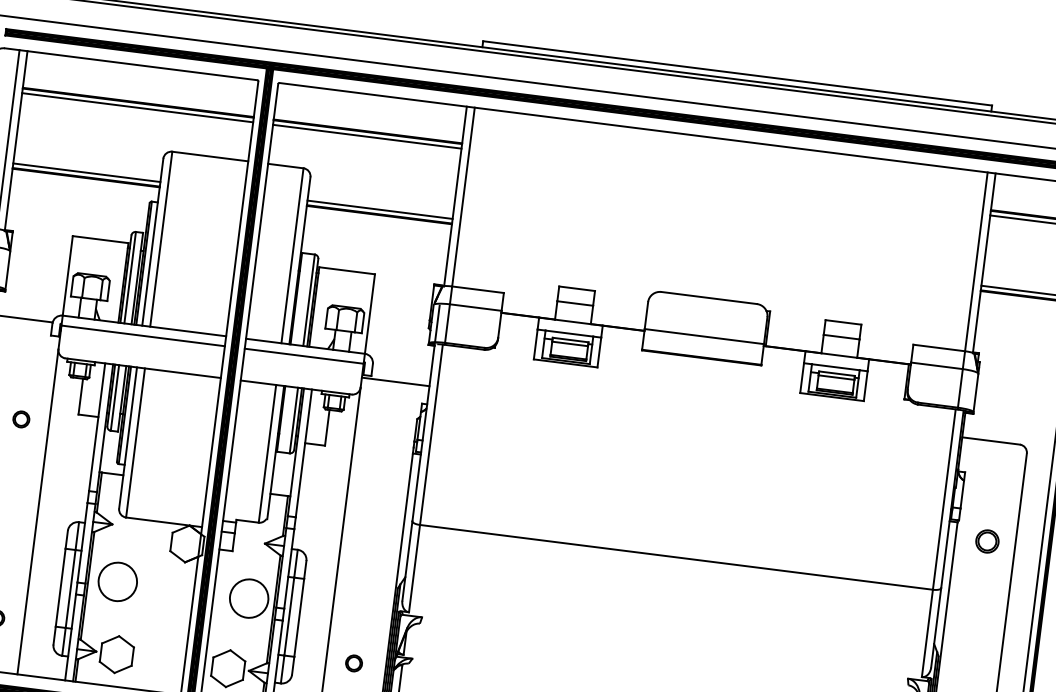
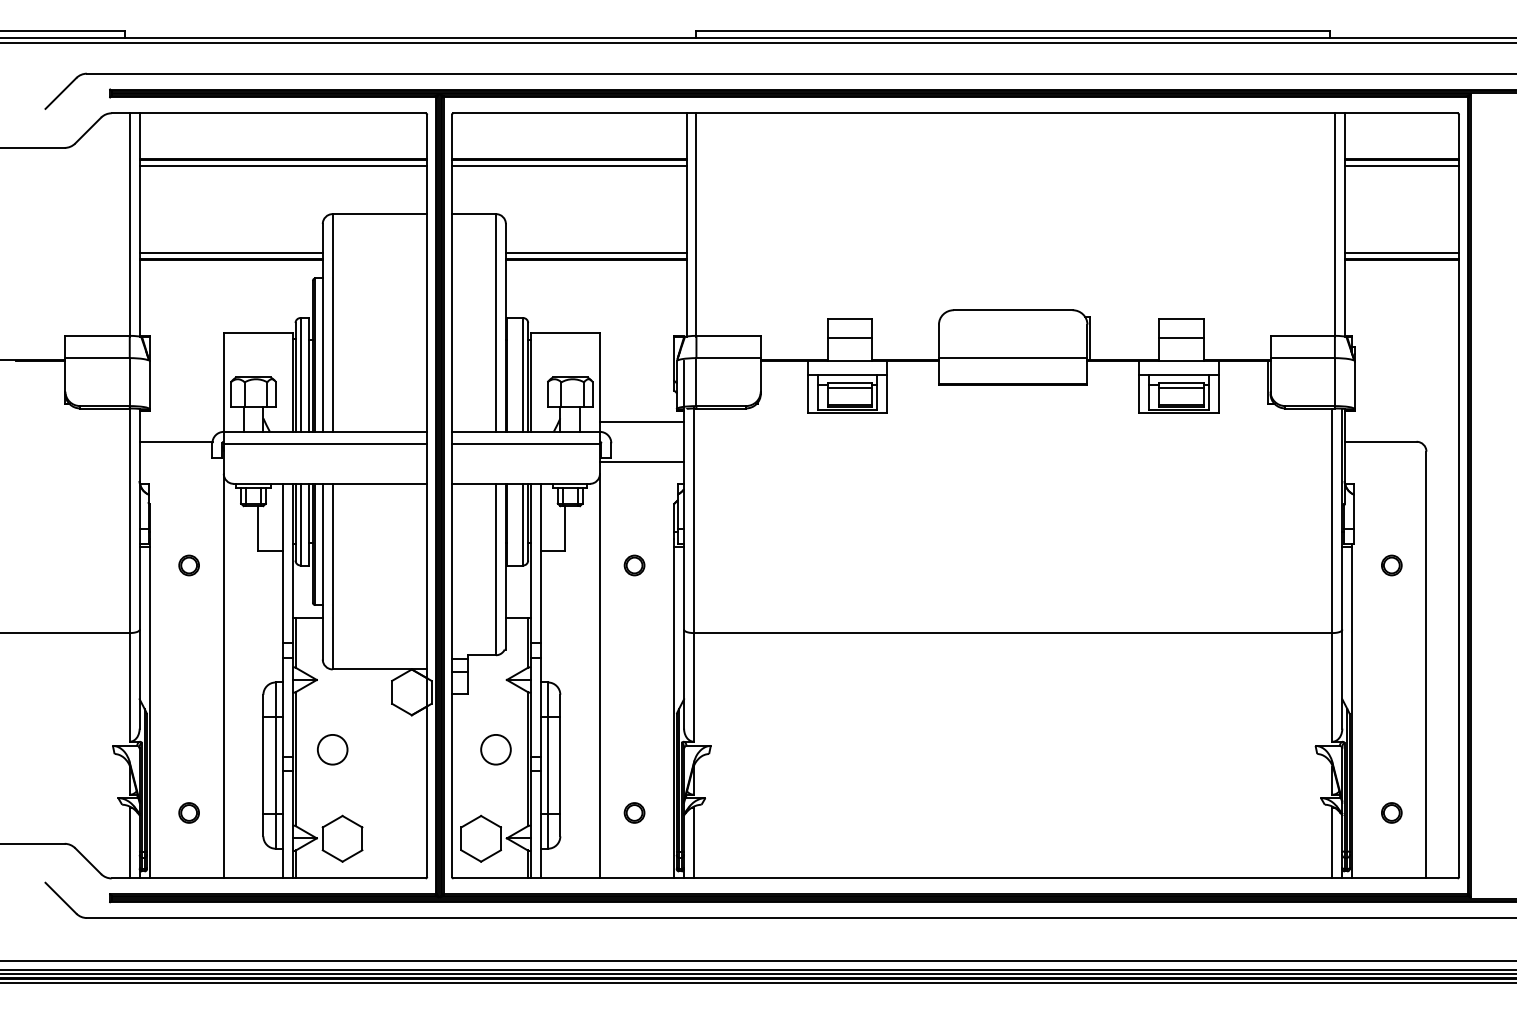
line: (399, 349) -> (641, 421), added
part: (379, 464) -> (634, 565), added
part: (987, 541) -> (1391, 565), size x0.71
circle: (117, 581) -> (332, 749), size x0.62
circle: (248, 598) -> (495, 749), size x0.62

